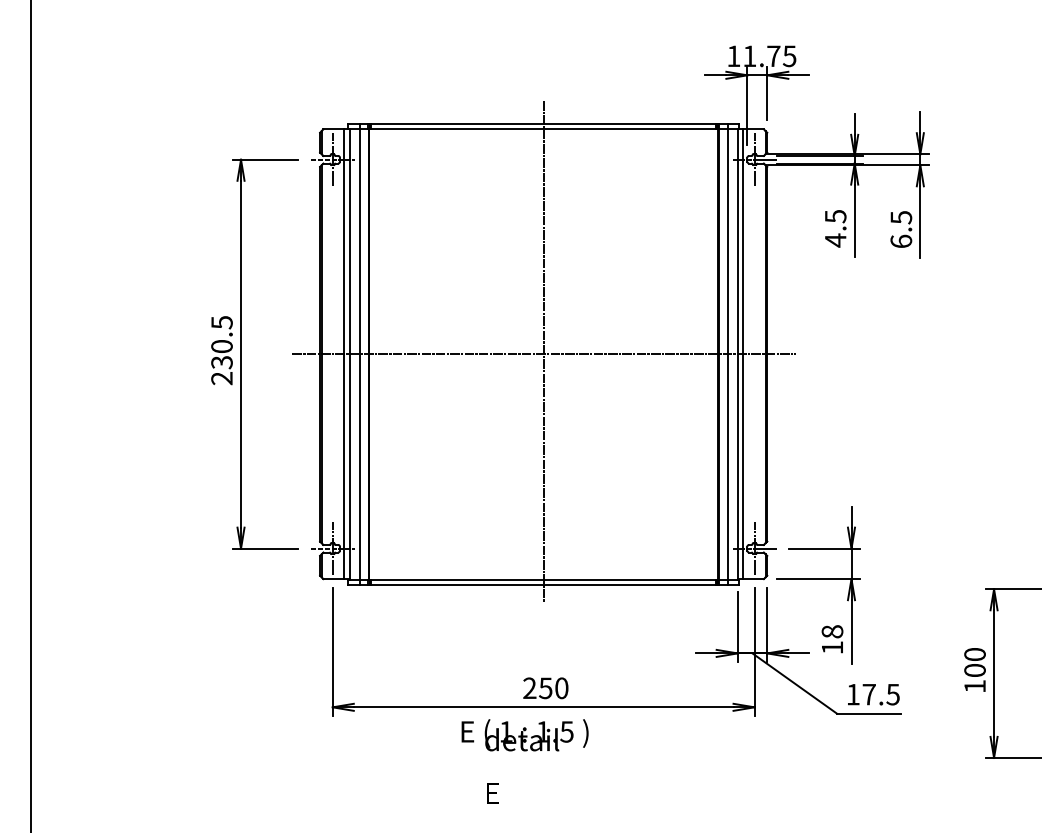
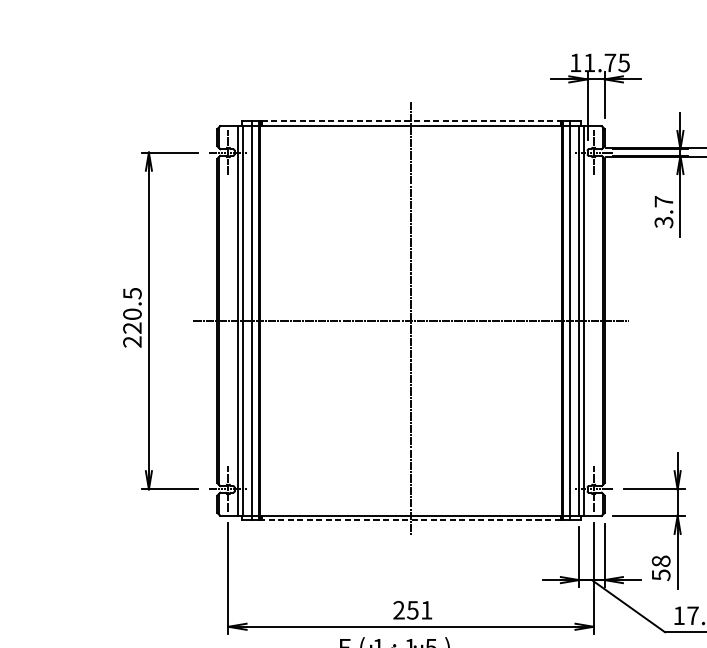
line: (543, 123) -> (410, 121), solid -> dashed
text: (835, 228) -> (663, 212), 4.5 -> 3.7
text: (221, 362) -> (132, 328), 230.5 -> 220.5
line: (543, 584) -> (410, 520), solid -> dashed
text: (832, 647) -> (661, 574), 18 -> 58
text: (561, 688) -> (426, 610), 250 -> 251

